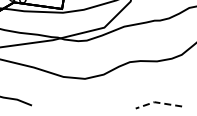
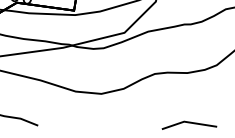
line: (157, 102) -> (187, 122), dashed -> solid

